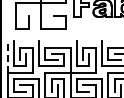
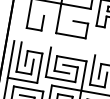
line: (7, 57) -> (10, 59), dashed -> solid

